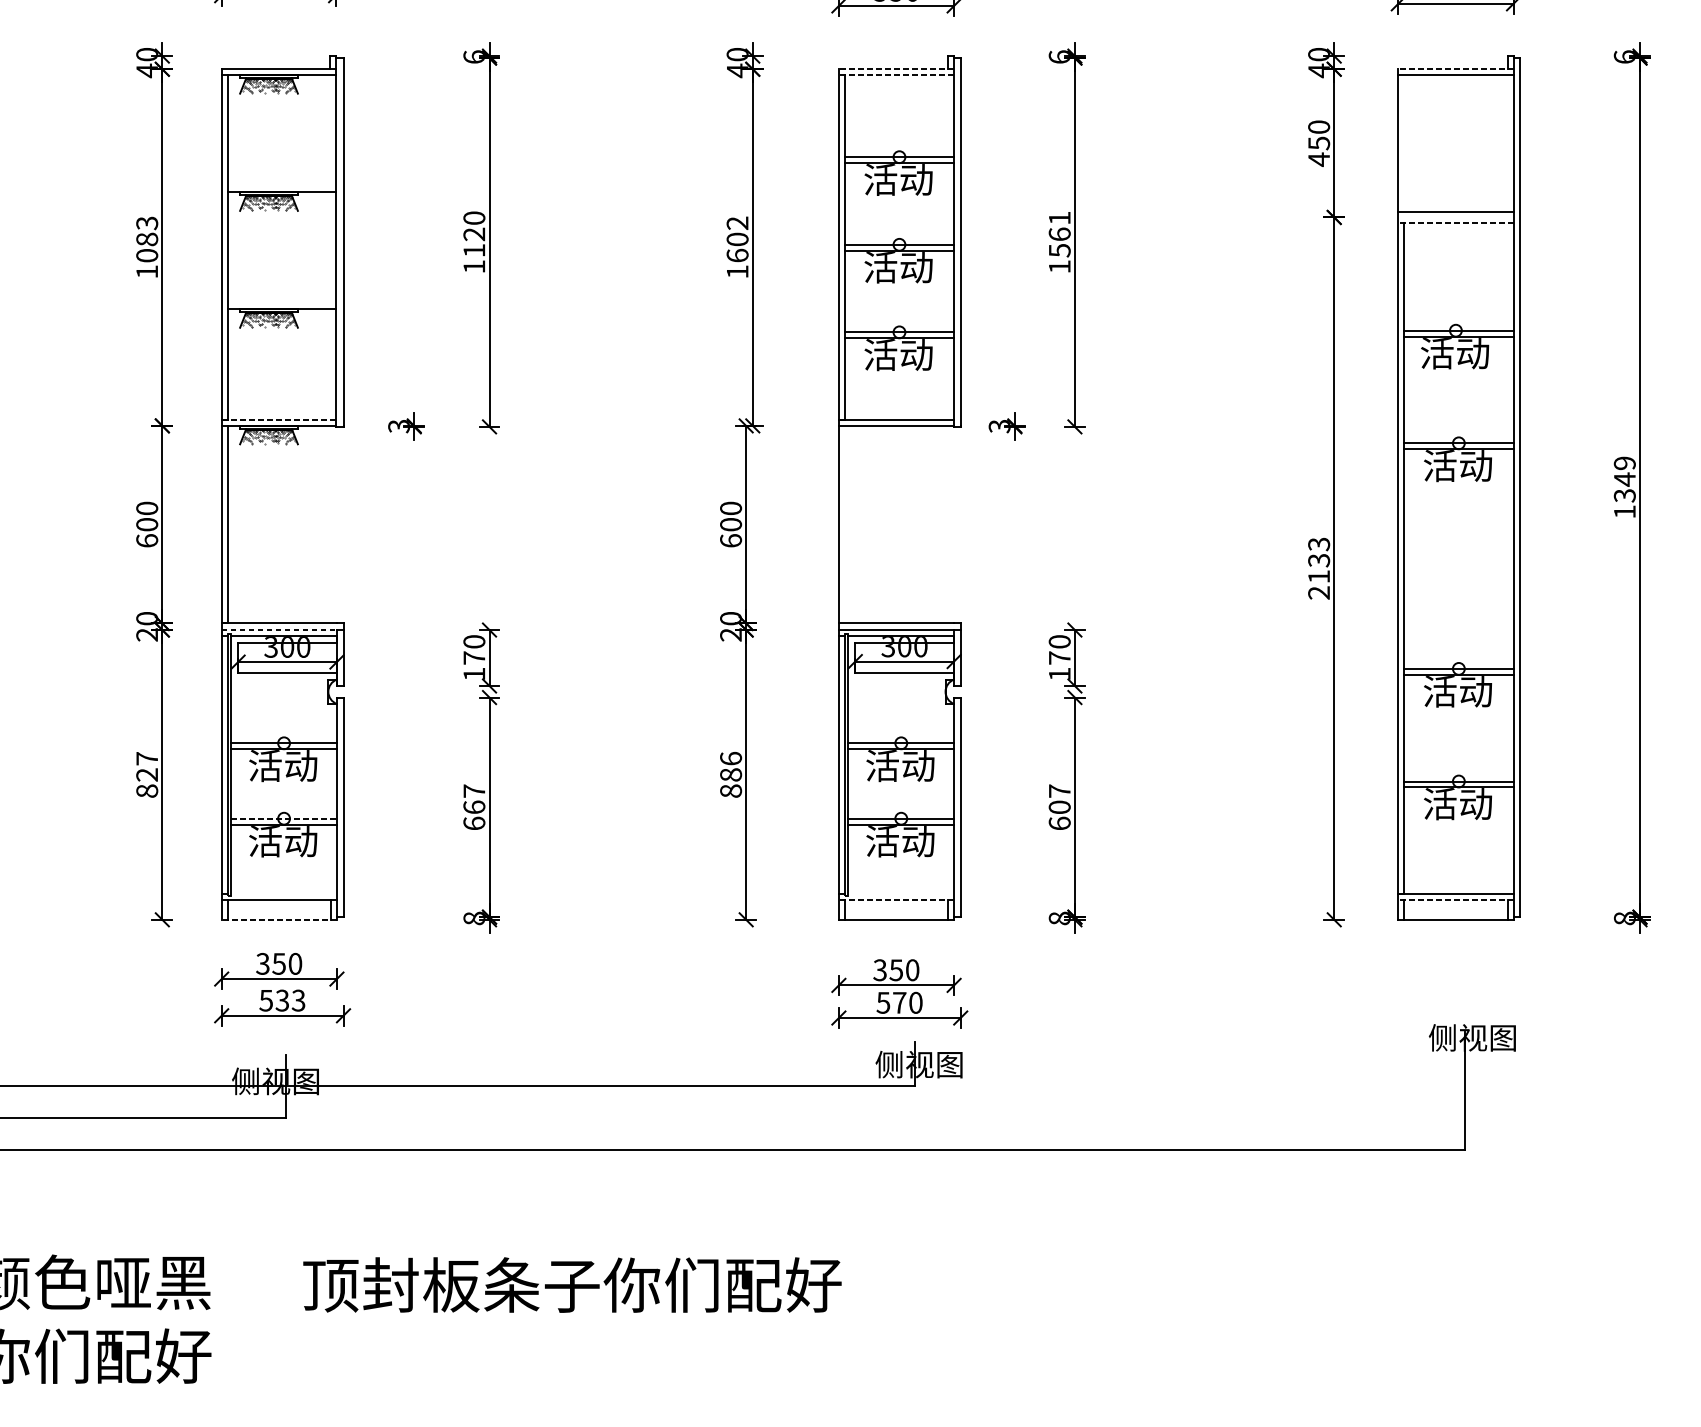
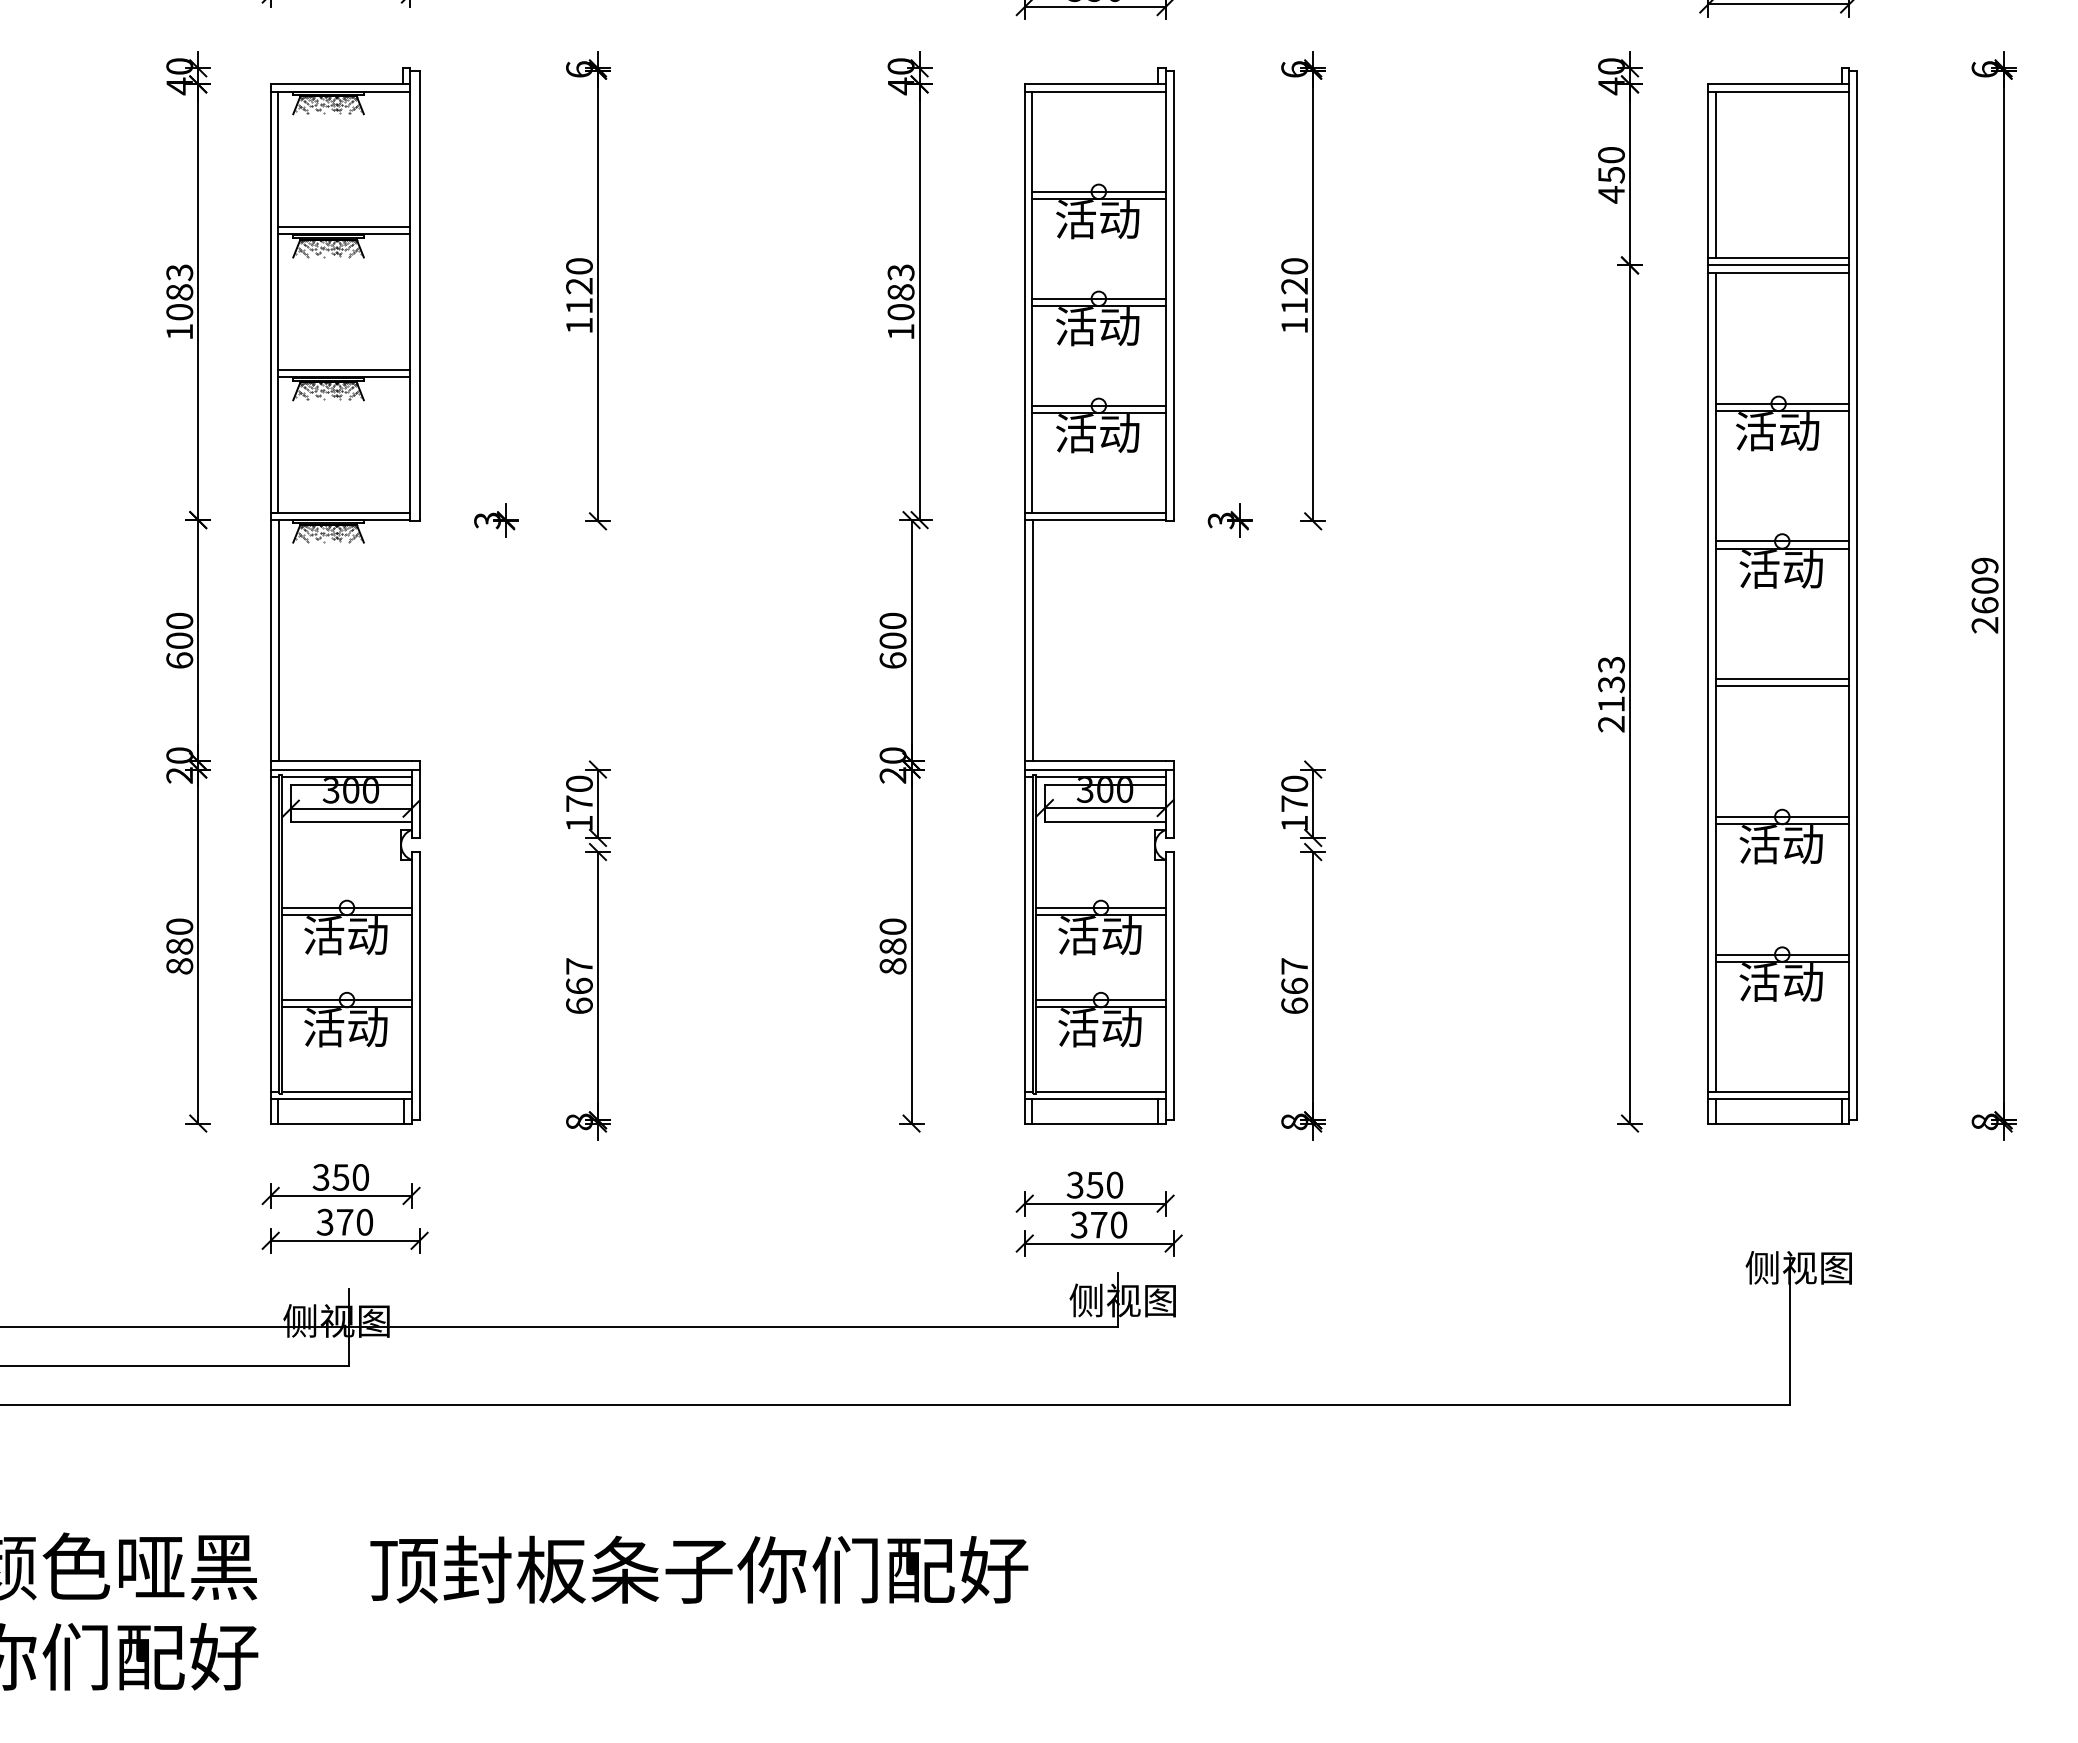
line: (895, 69) -> (1094, 84), dashed -> solid
line: (1455, 69) -> (1778, 84), dashed -> solid
line: (895, 75) -> (1094, 91), dashed -> solid
line: (1404, 143) -> (1715, 174), added
line: (281, 186) -> (343, 227), added
line: (1455, 217) -> (1778, 265), added
line: (1455, 223) -> (1778, 272), dashed -> solid
text: (1059, 234) -> (1294, 286), 1561 -> 1120
text: (737, 239) -> (900, 292), 1602 -> 1083
line: (281, 303) -> (343, 370), added
line: (278, 419) -> (340, 512), dashed -> solid
text: (1624, 494) -> (1984, 604), 1349 -> 2609
line: (845, 524) -> (1032, 640), added
line: (1459, 556) -> (1782, 679), added
line: (1459, 562) -> (1782, 686), added
line: (279, 630) -> (341, 769), dashed -> solid
text: (730, 758) -> (892, 926), 886 -> 880
text: (146, 766) -> (179, 936), 827 -> 880
text: (1059, 806) -> (1294, 985), 607 -> 667
line: (283, 819) -> (346, 1000), dashed -> solid
line: (283, 894) -> (346, 1092), added
line: (900, 894) -> (1100, 1092), added
line: (895, 900) -> (1094, 1099), dashed -> solid
line: (1455, 900) -> (1778, 1099), dashed -> solid
line: (278, 919) -> (340, 1123), dashed -> solid
text: (282, 999) -> (345, 1221), 533 -> 370
text: (883, 1002) -> (1079, 1224), 570 -> 370

